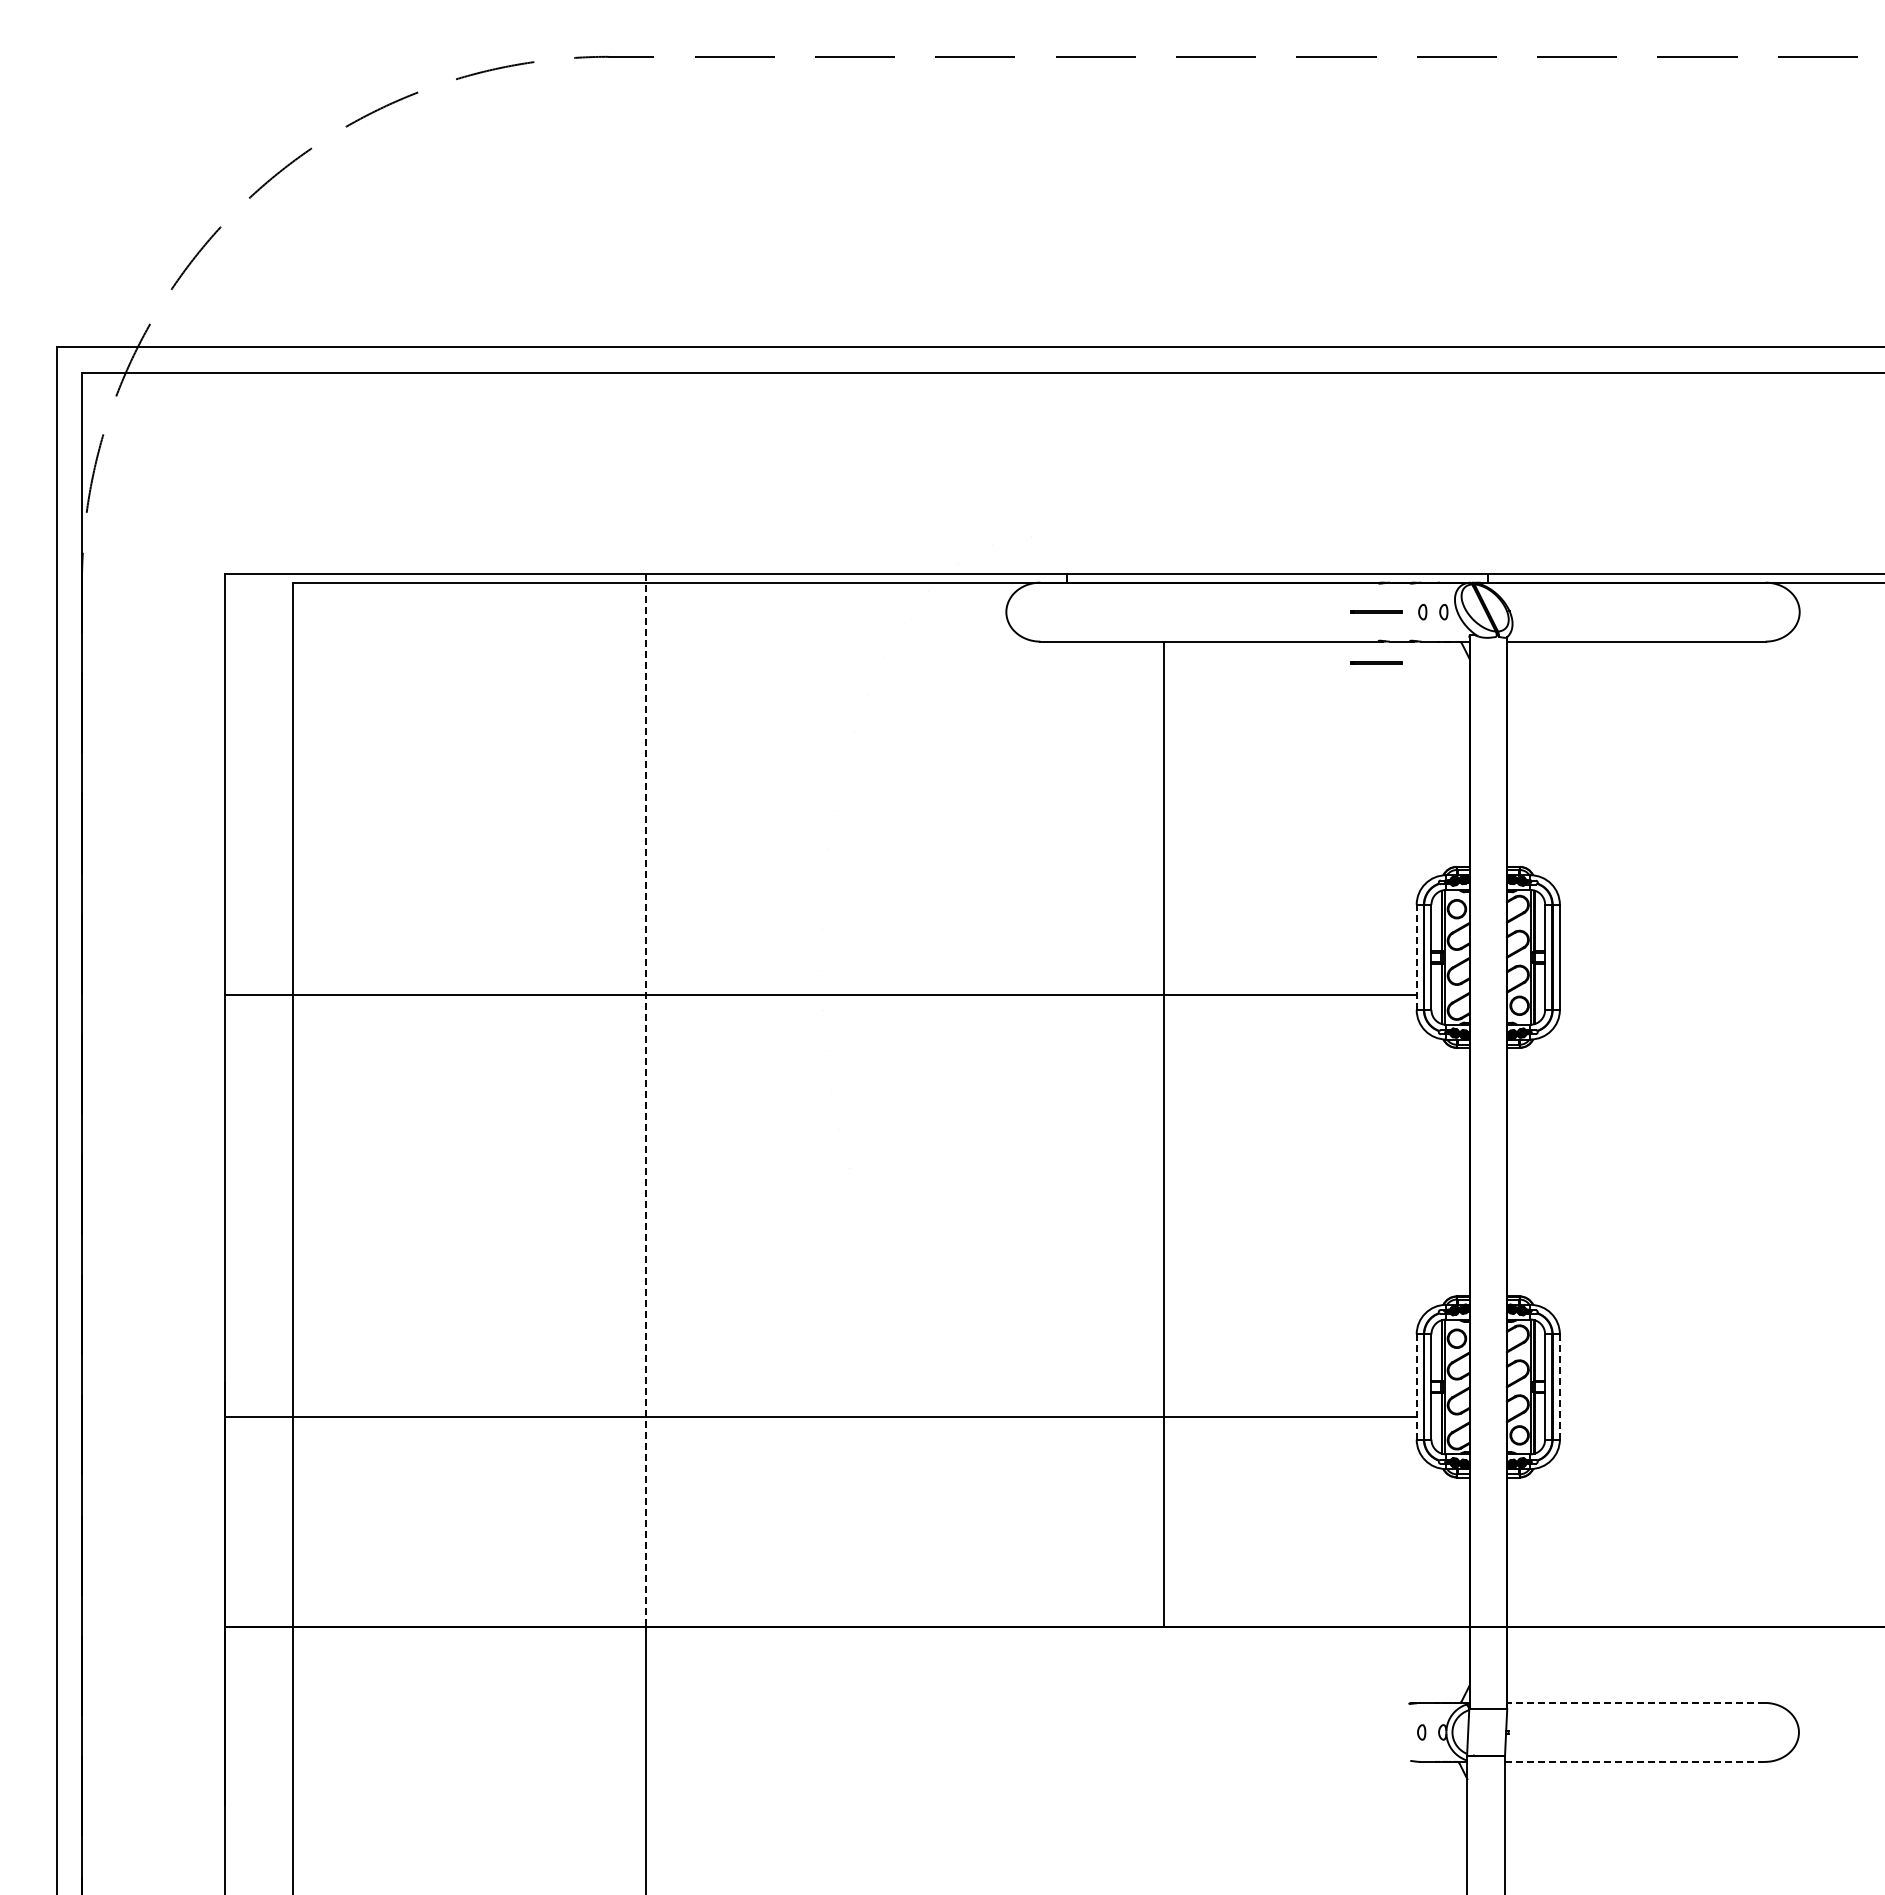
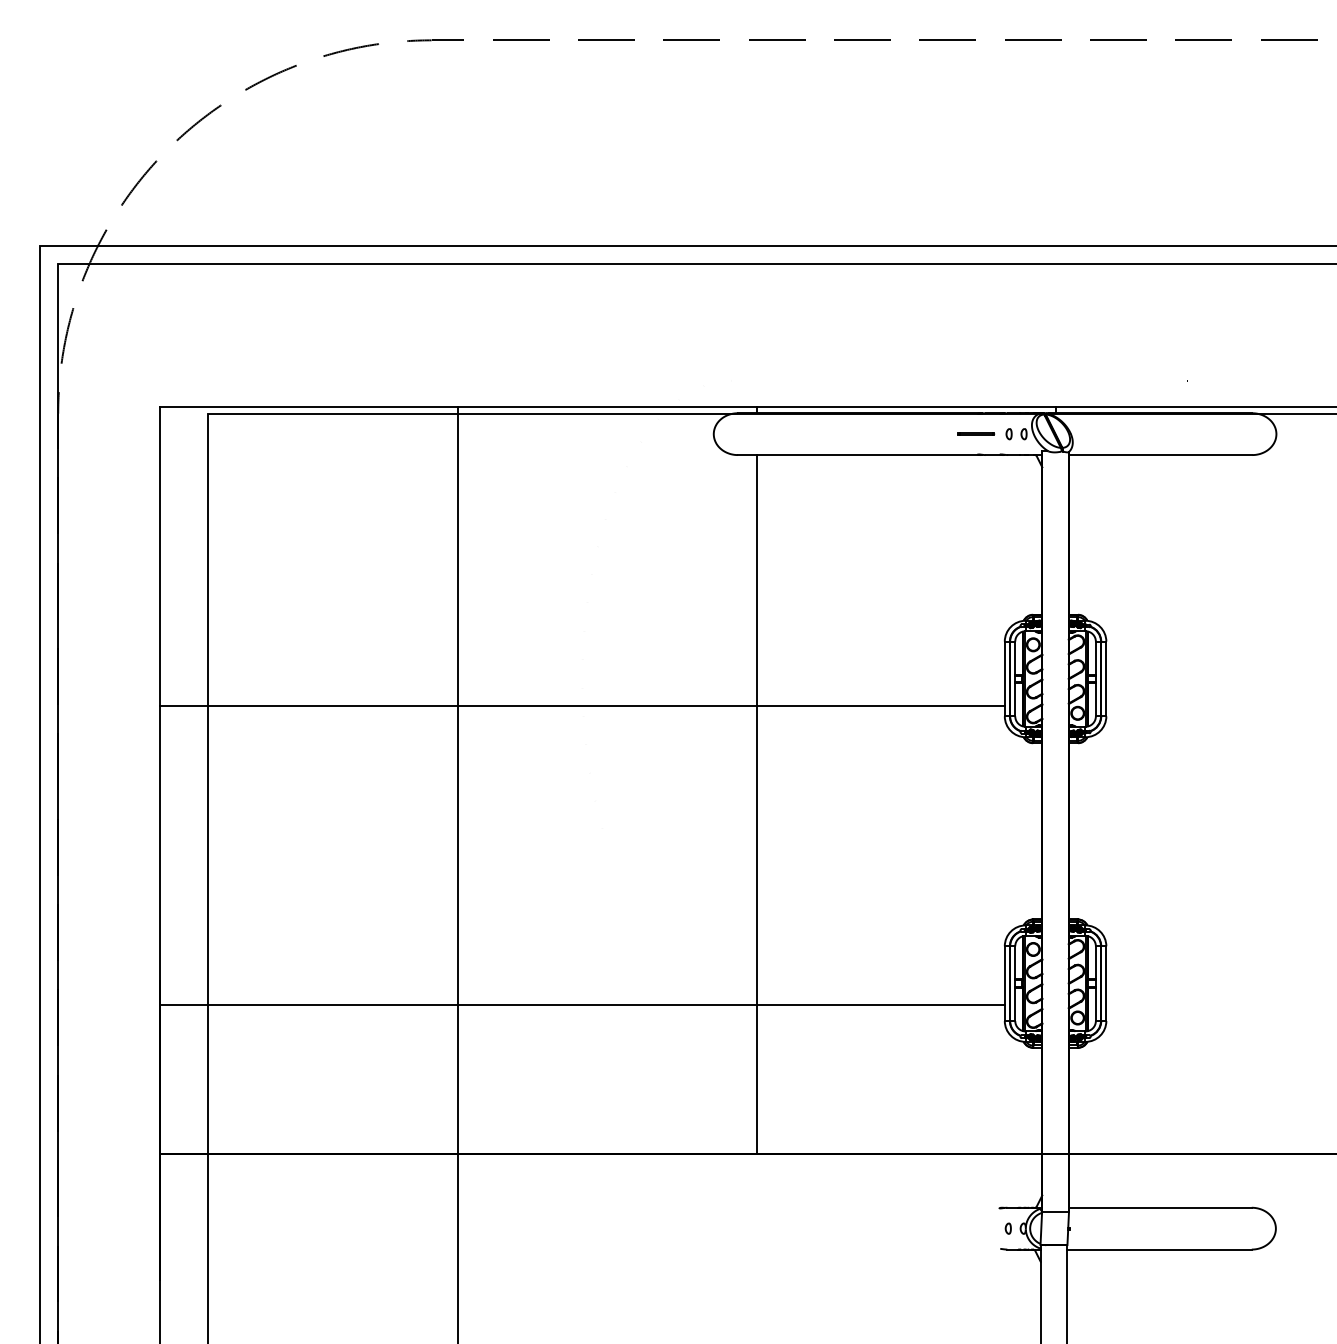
line: (1376, 662) -> (976, 469), removed
line: (1416, 957) -> (1004, 679), dashed -> solid
line: (645, 1101) -> (457, 781), dashed -> solid
line: (1164, 1134) -> (757, 804), moved
line: (1416, 1386) -> (1004, 983), dashed -> solid
line: (1559, 1386) -> (1106, 983), dashed -> solid
line: (1635, 1702) -> (1159, 1207), dashed -> solid
line: (1635, 1761) -> (1159, 1249), dashed -> solid

